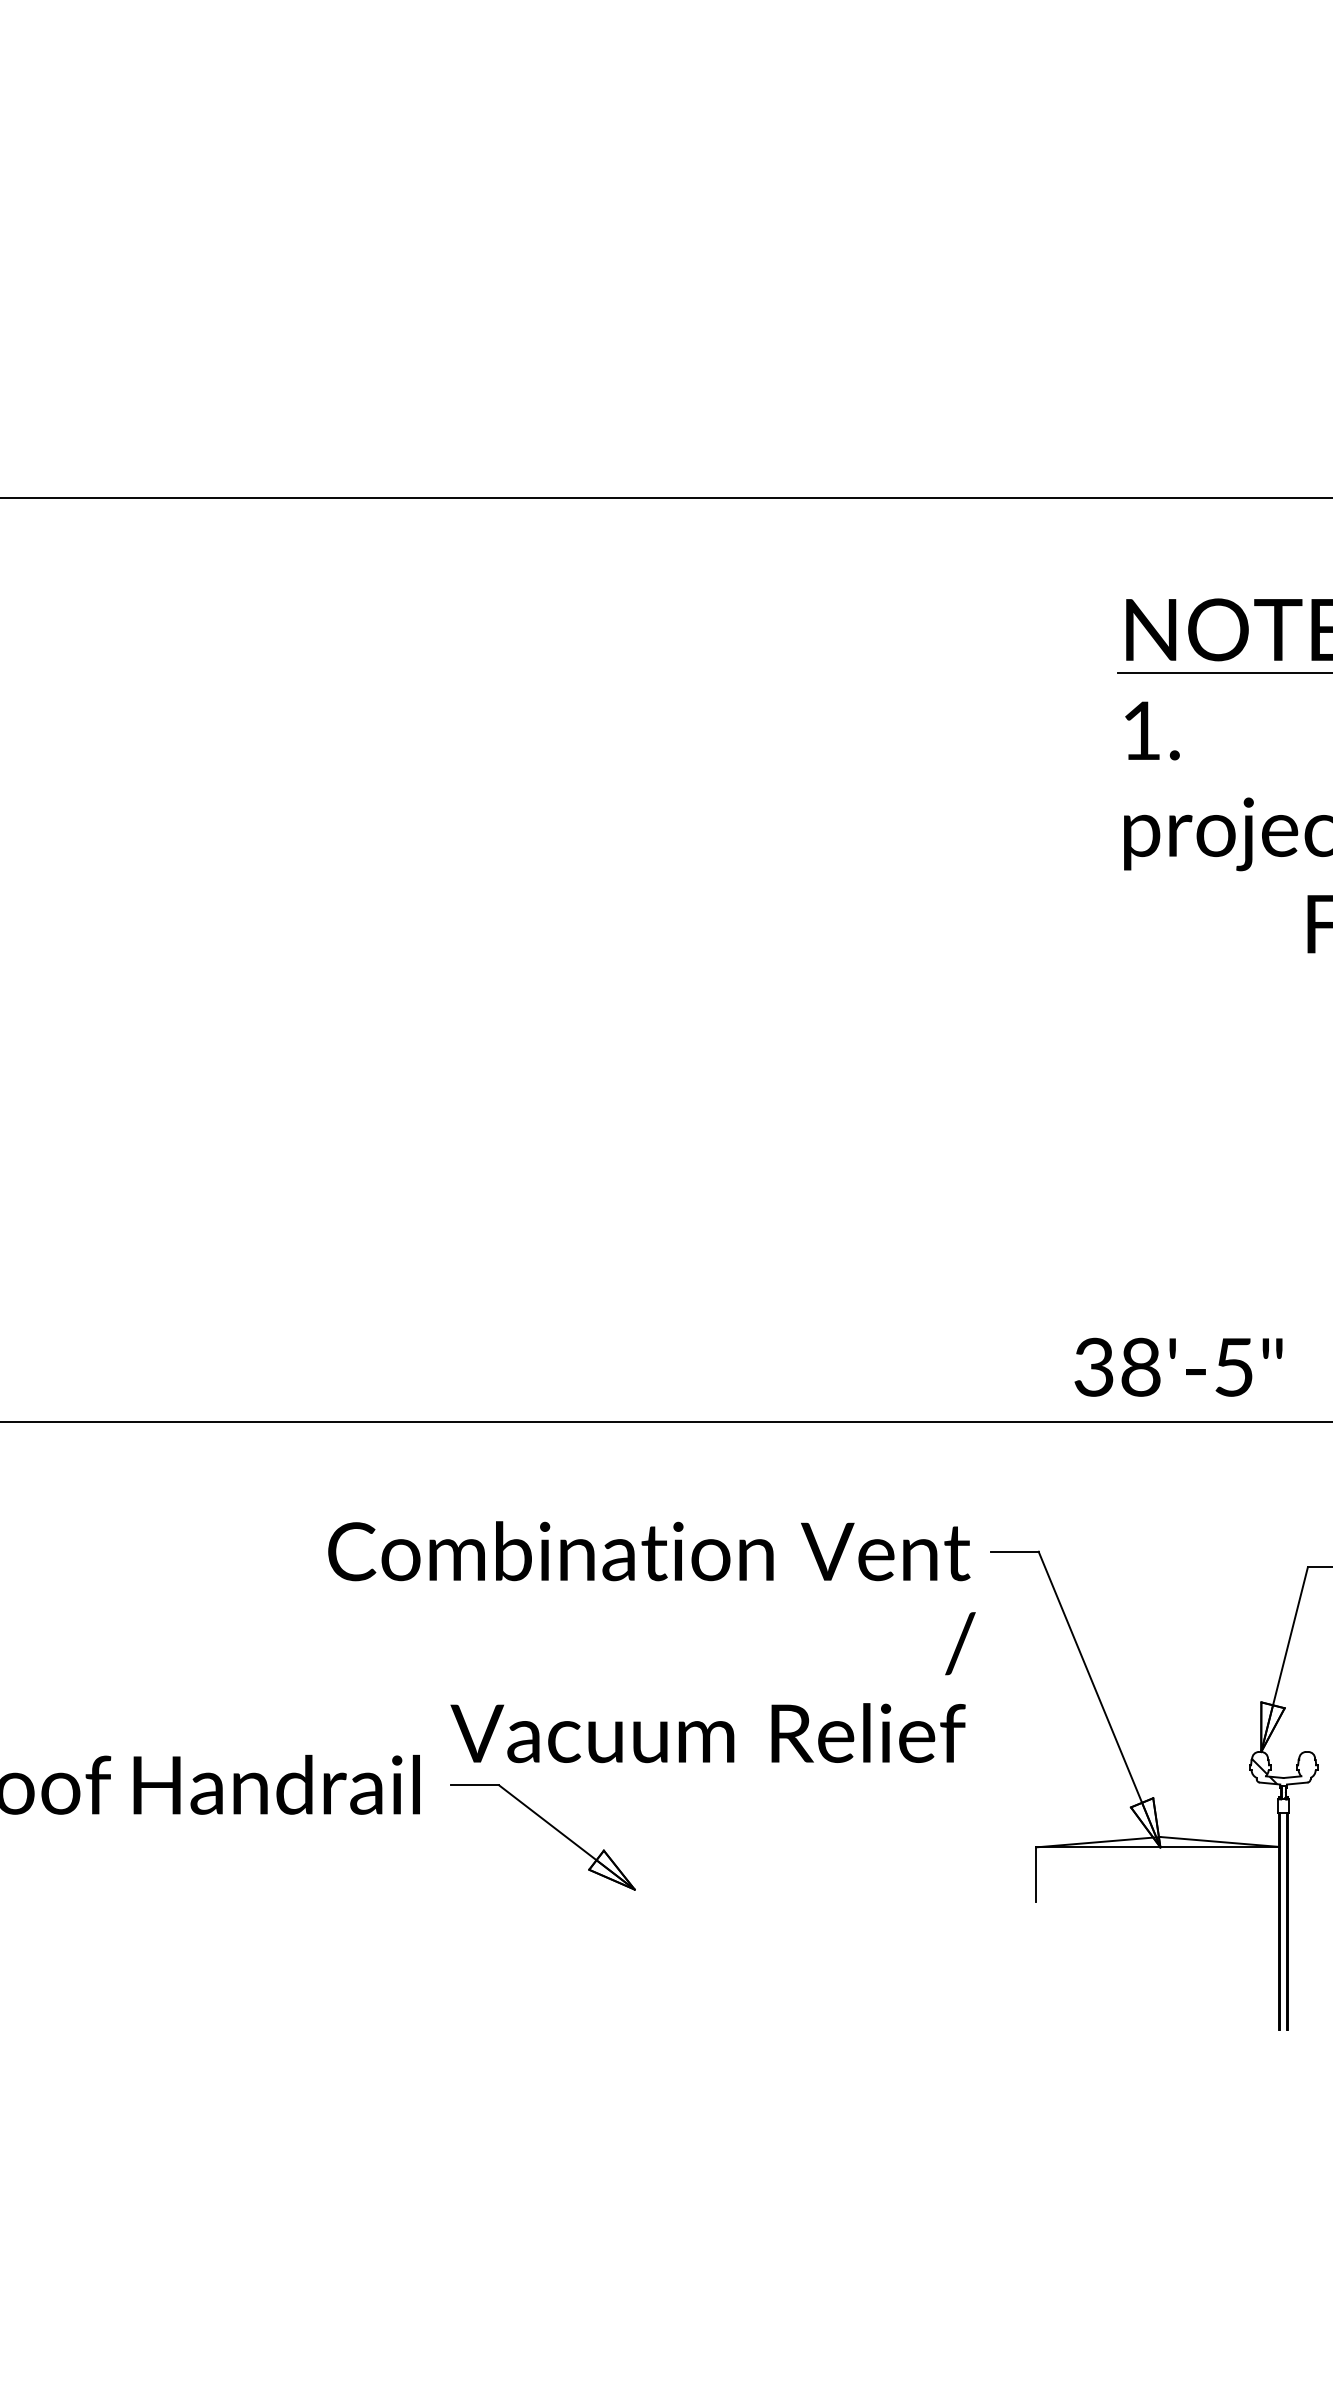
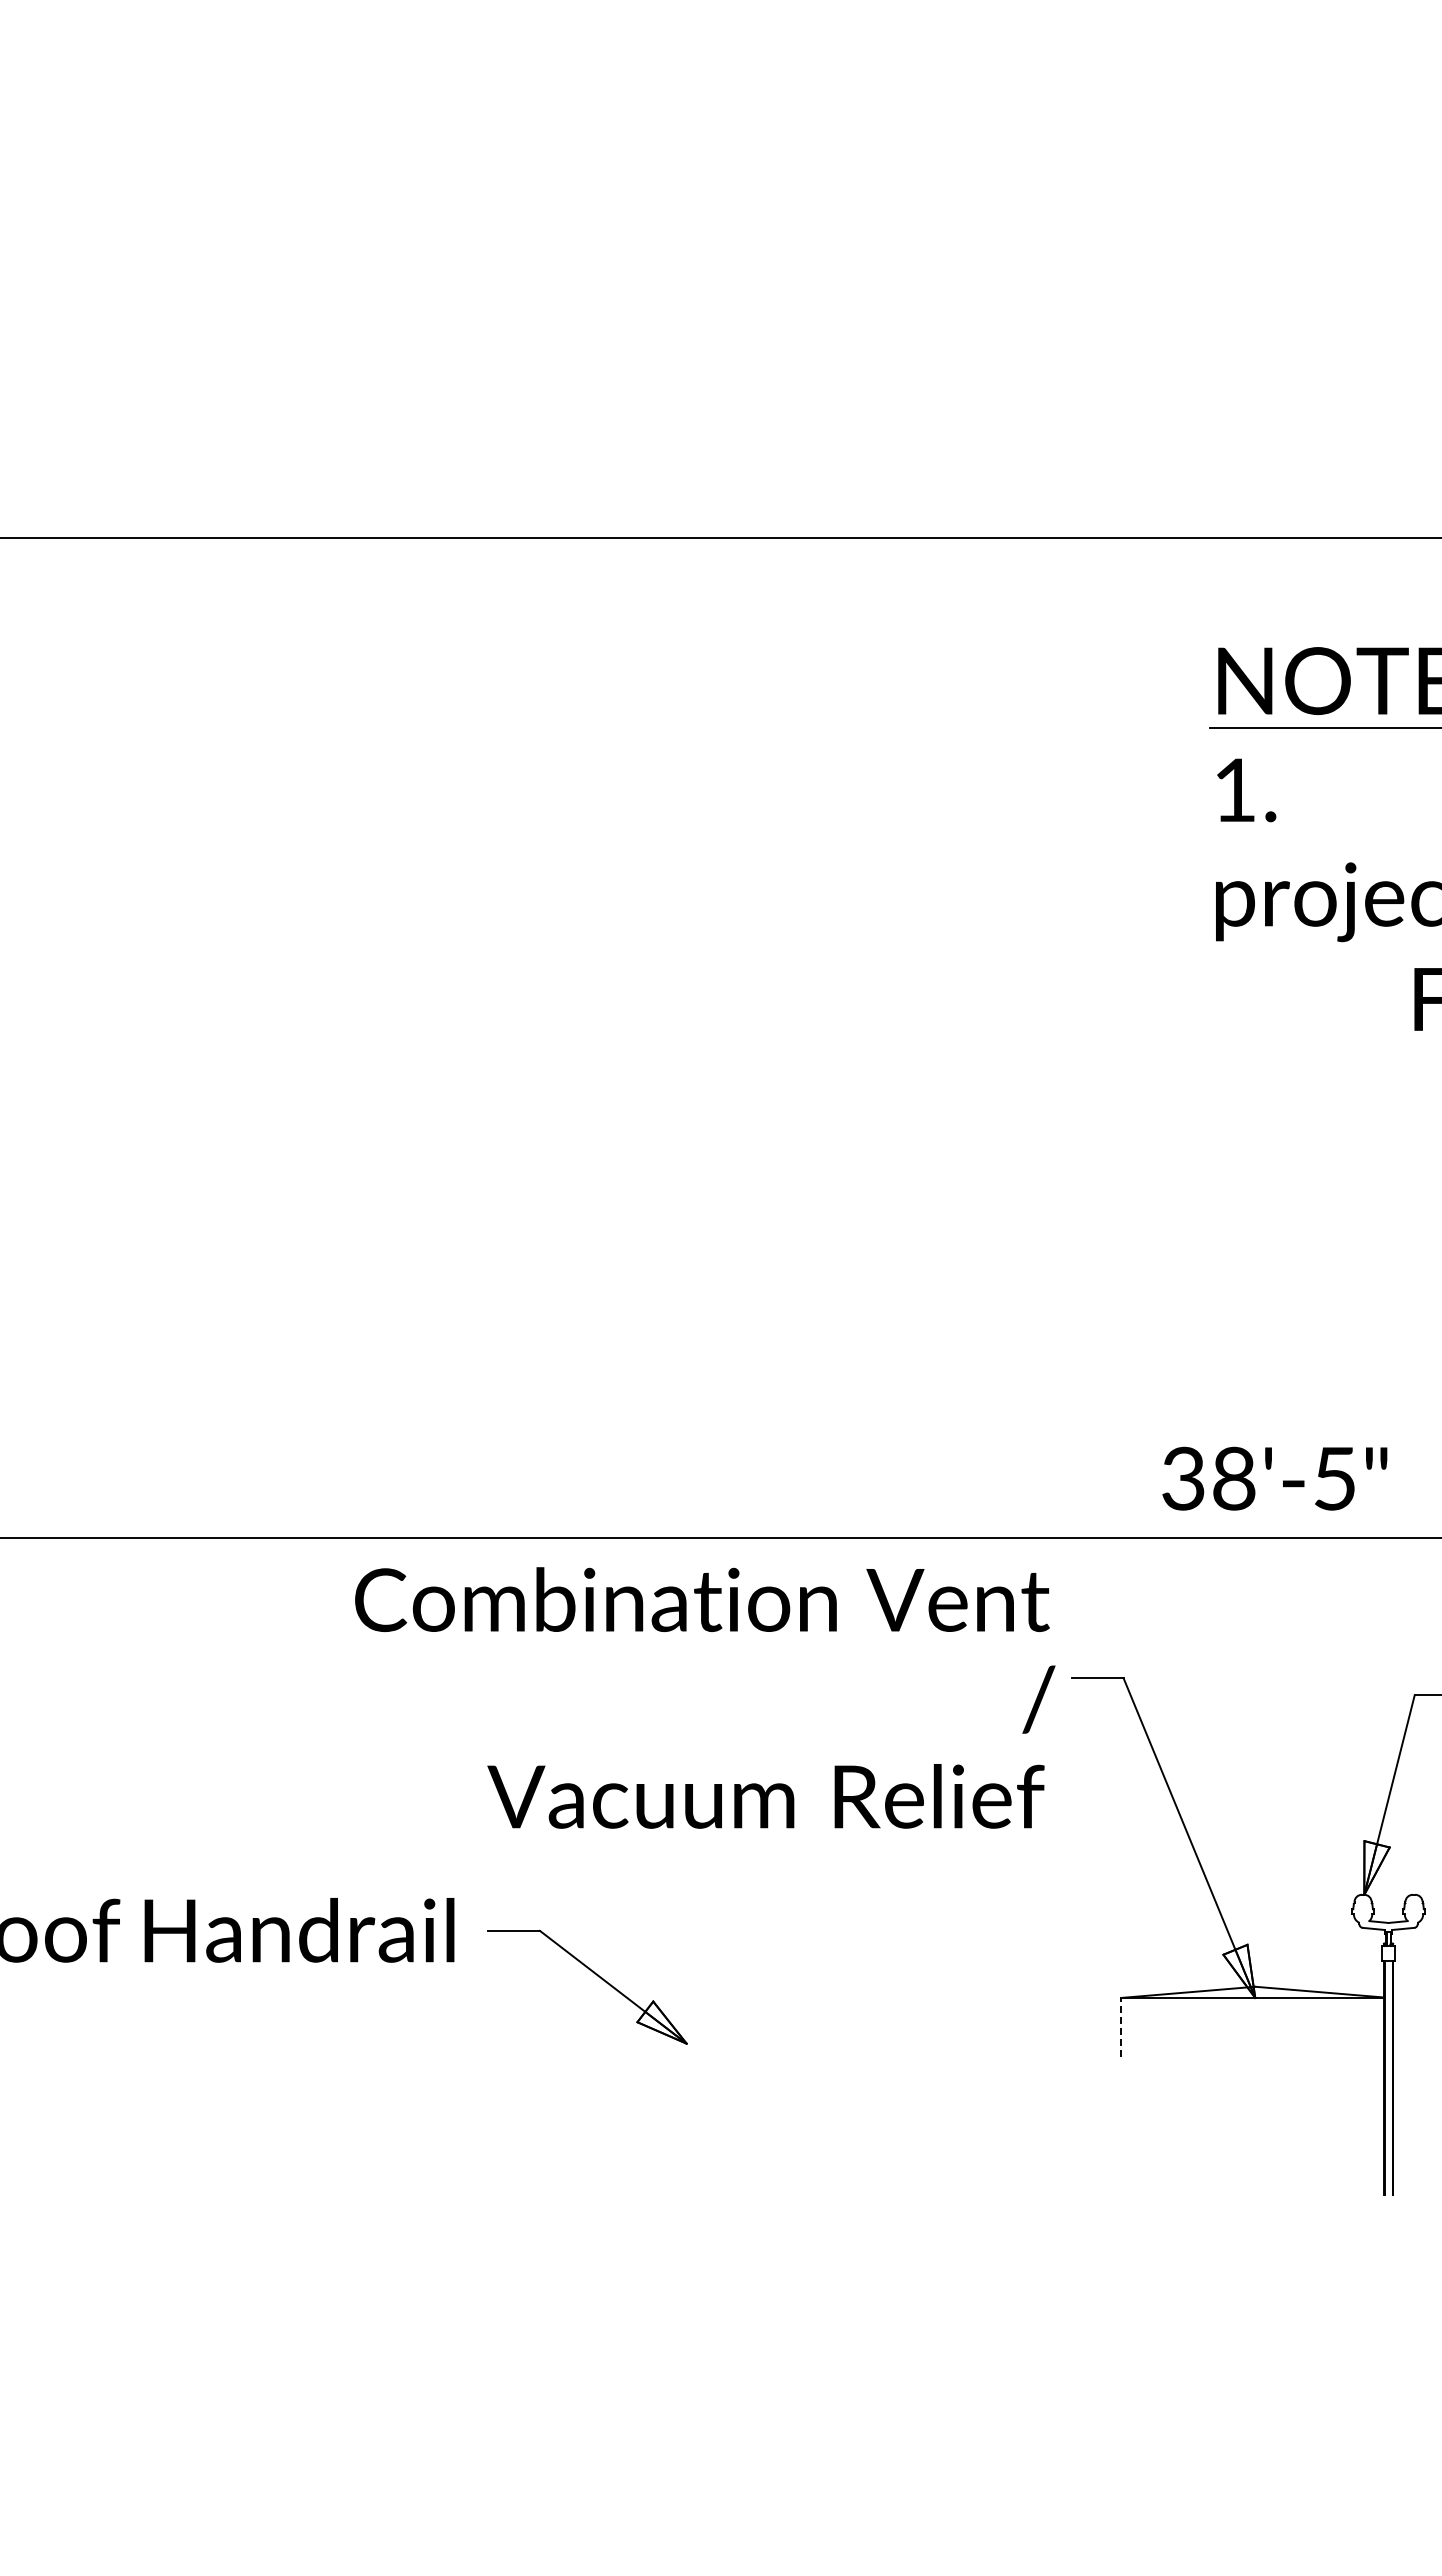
text: (652, 1641) -> (705, 1697), moved
hatch: (1266, 1773) -> (1369, 1918), removed
line: (1036, 1873) -> (1121, 2026), solid -> dashed

